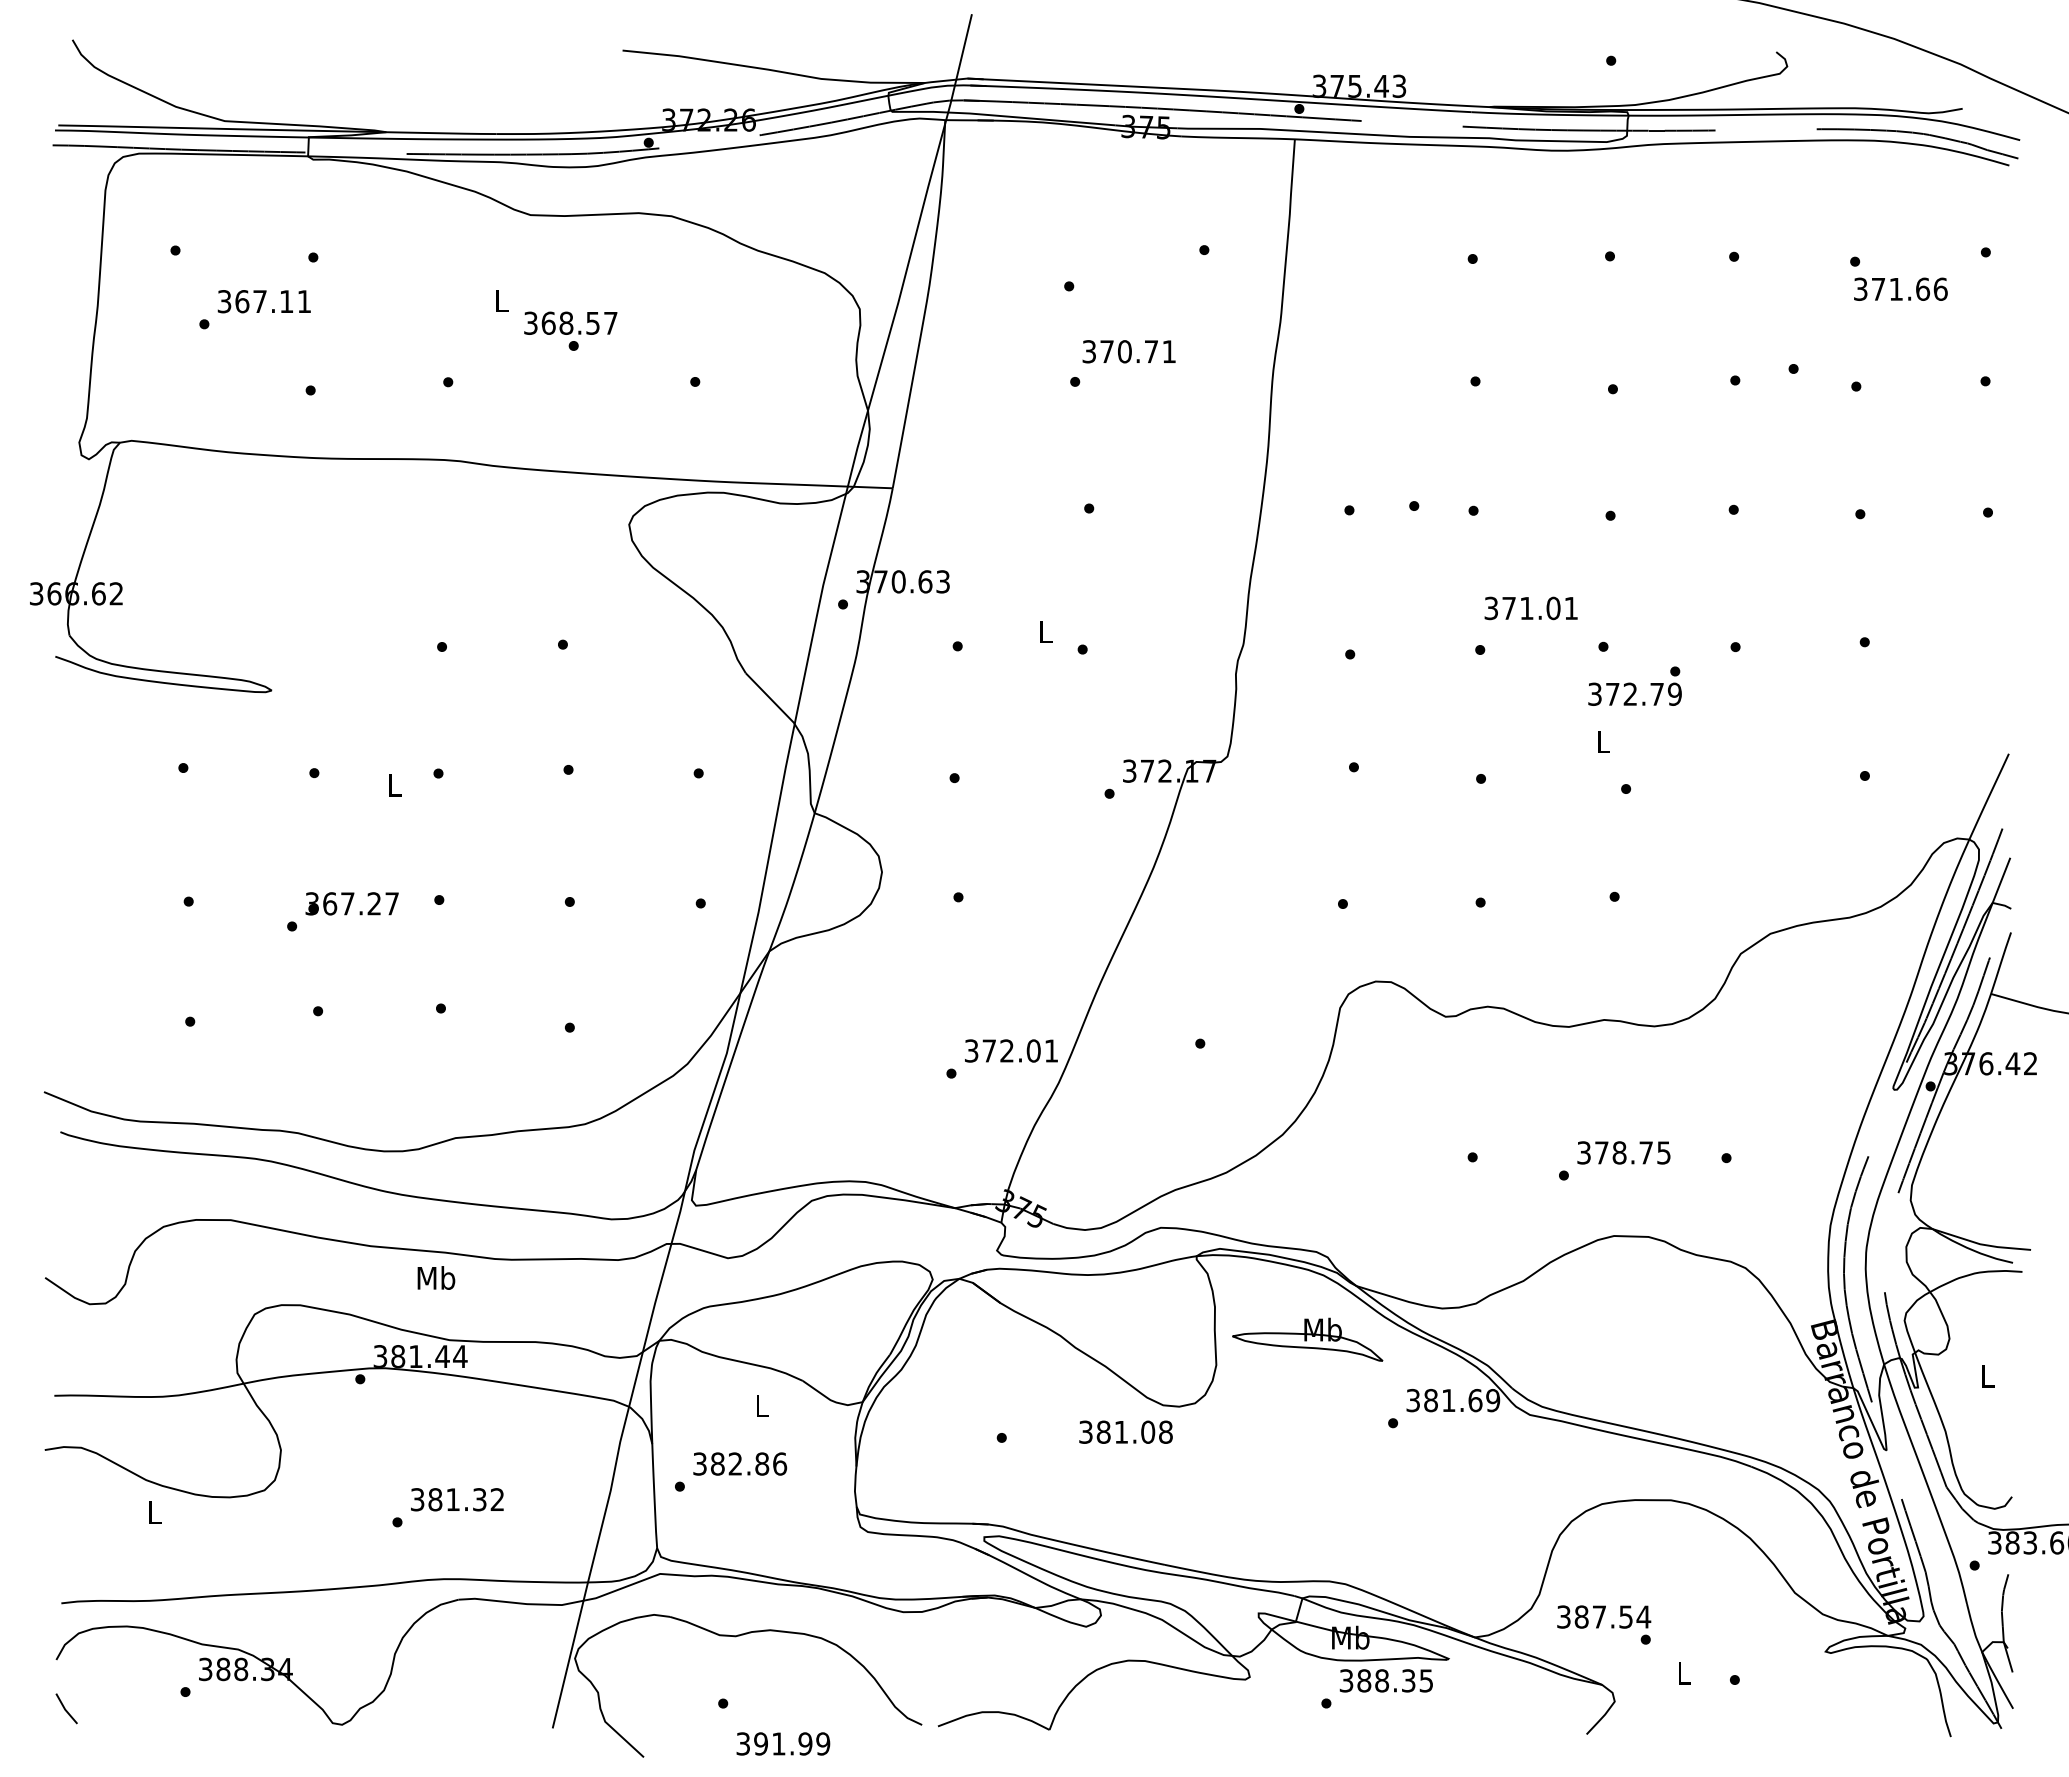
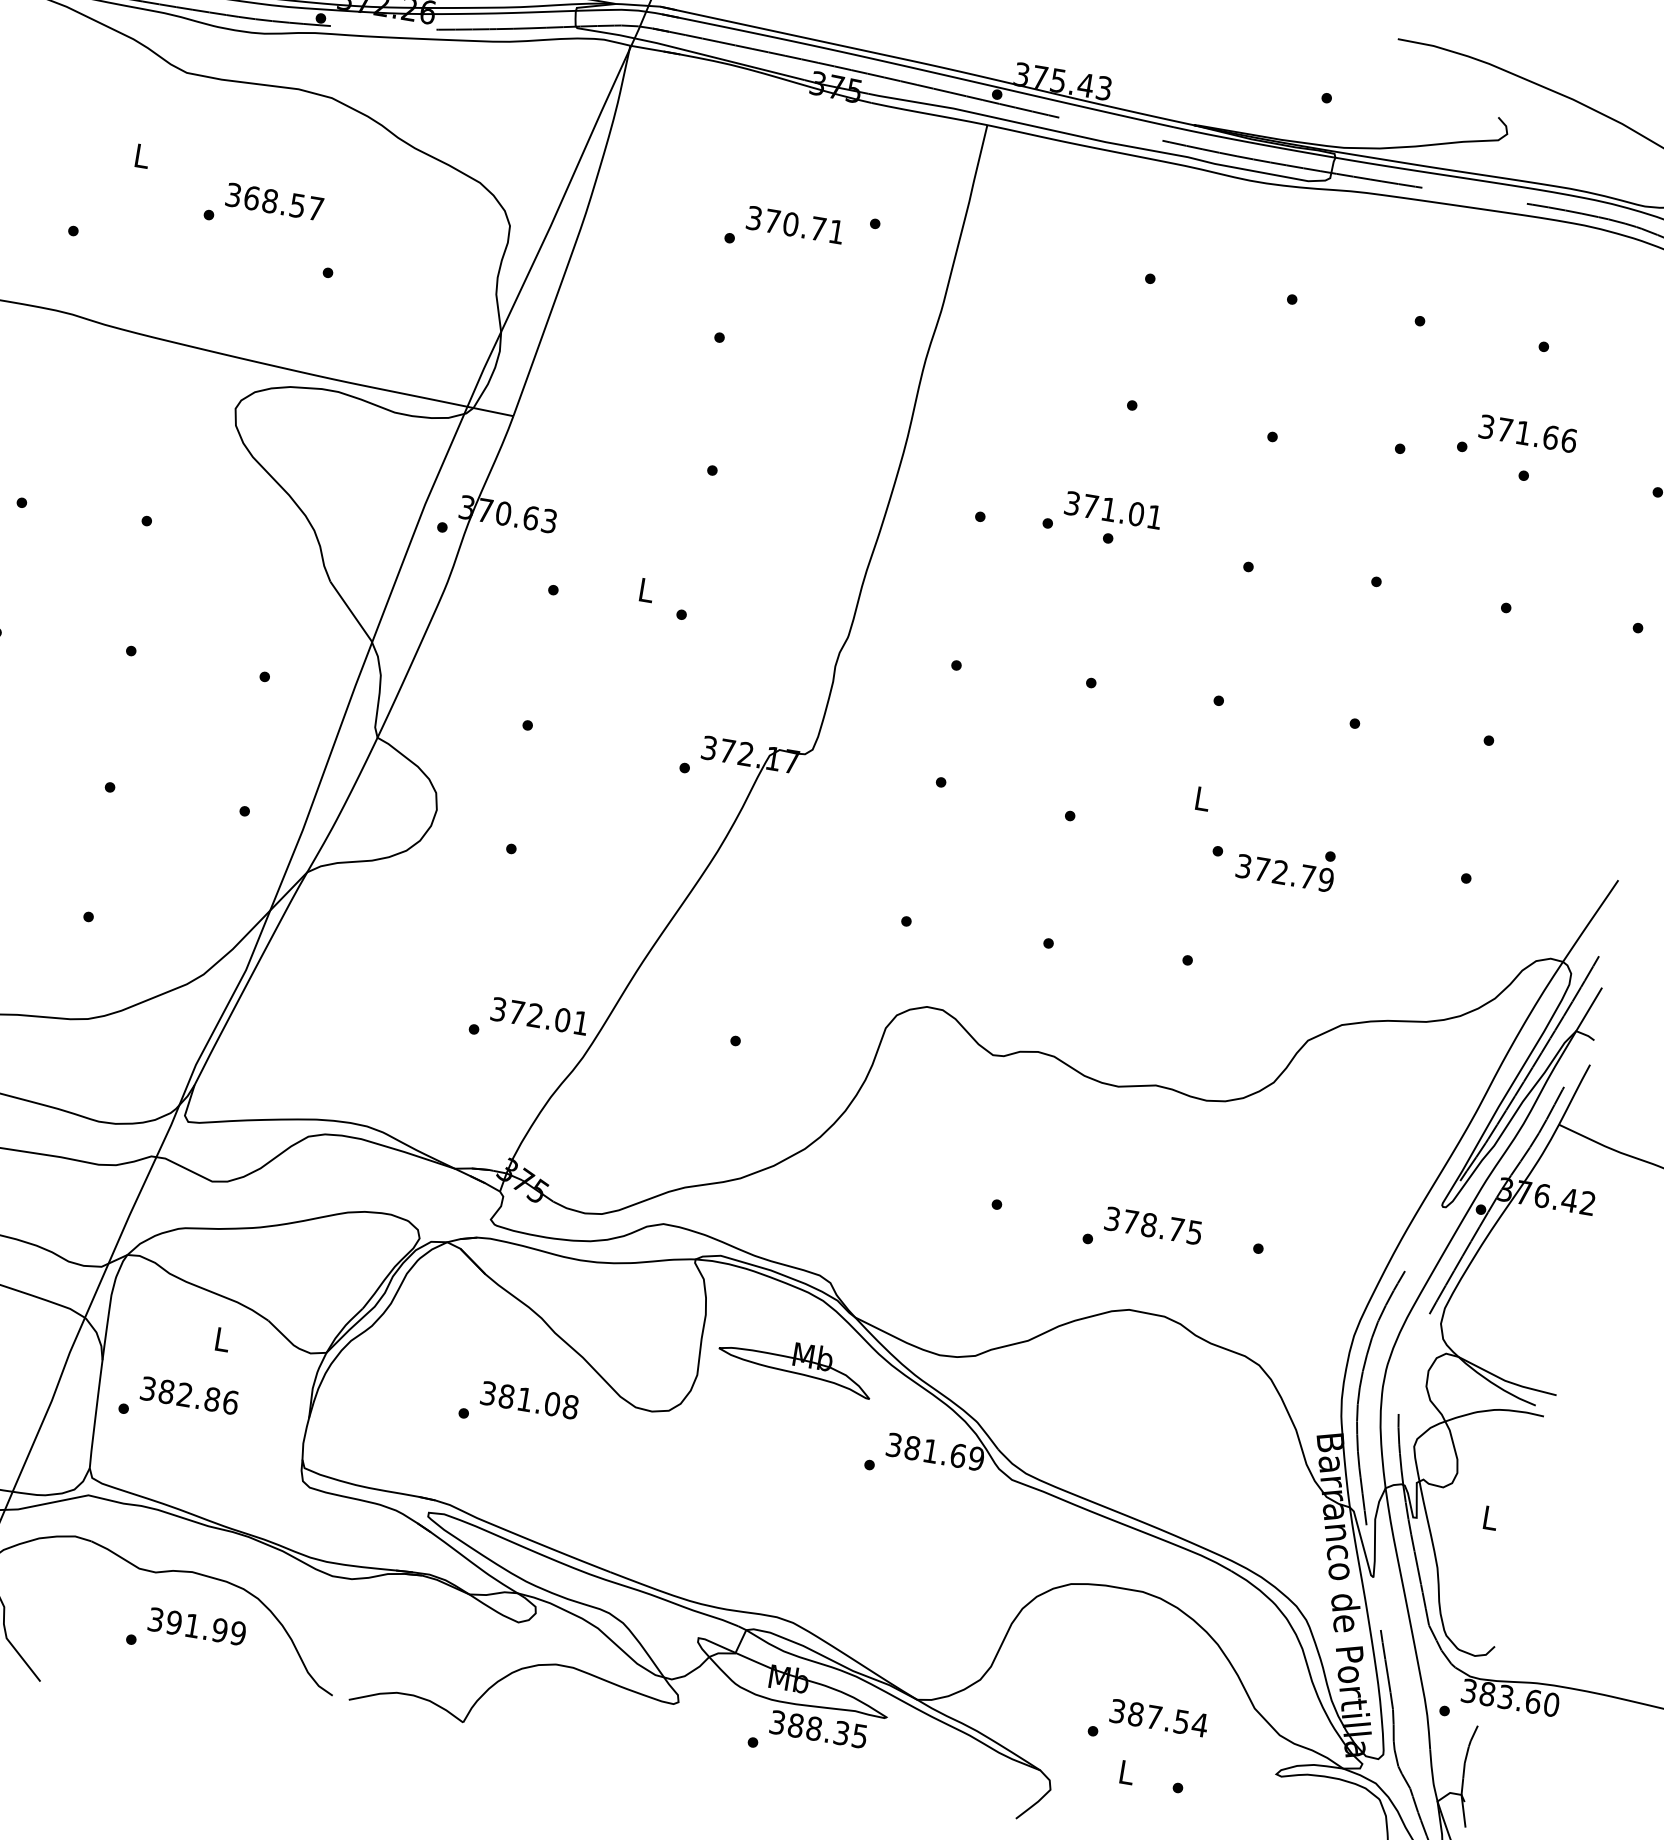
text: (1900, 288) -> (1527, 432), moved
text: (570, 322) -> (274, 201), moved
text: (1128, 351) -> (794, 224), moved
text: (1530, 608) -> (1112, 510), moved
text: (1634, 685) -> (1286, 864), moved
text: (1125, 1431) -> (529, 1399), moved
text: (1604, 1616) -> (1159, 1717), moved
text: (783, 1743) -> (197, 1626), moved

